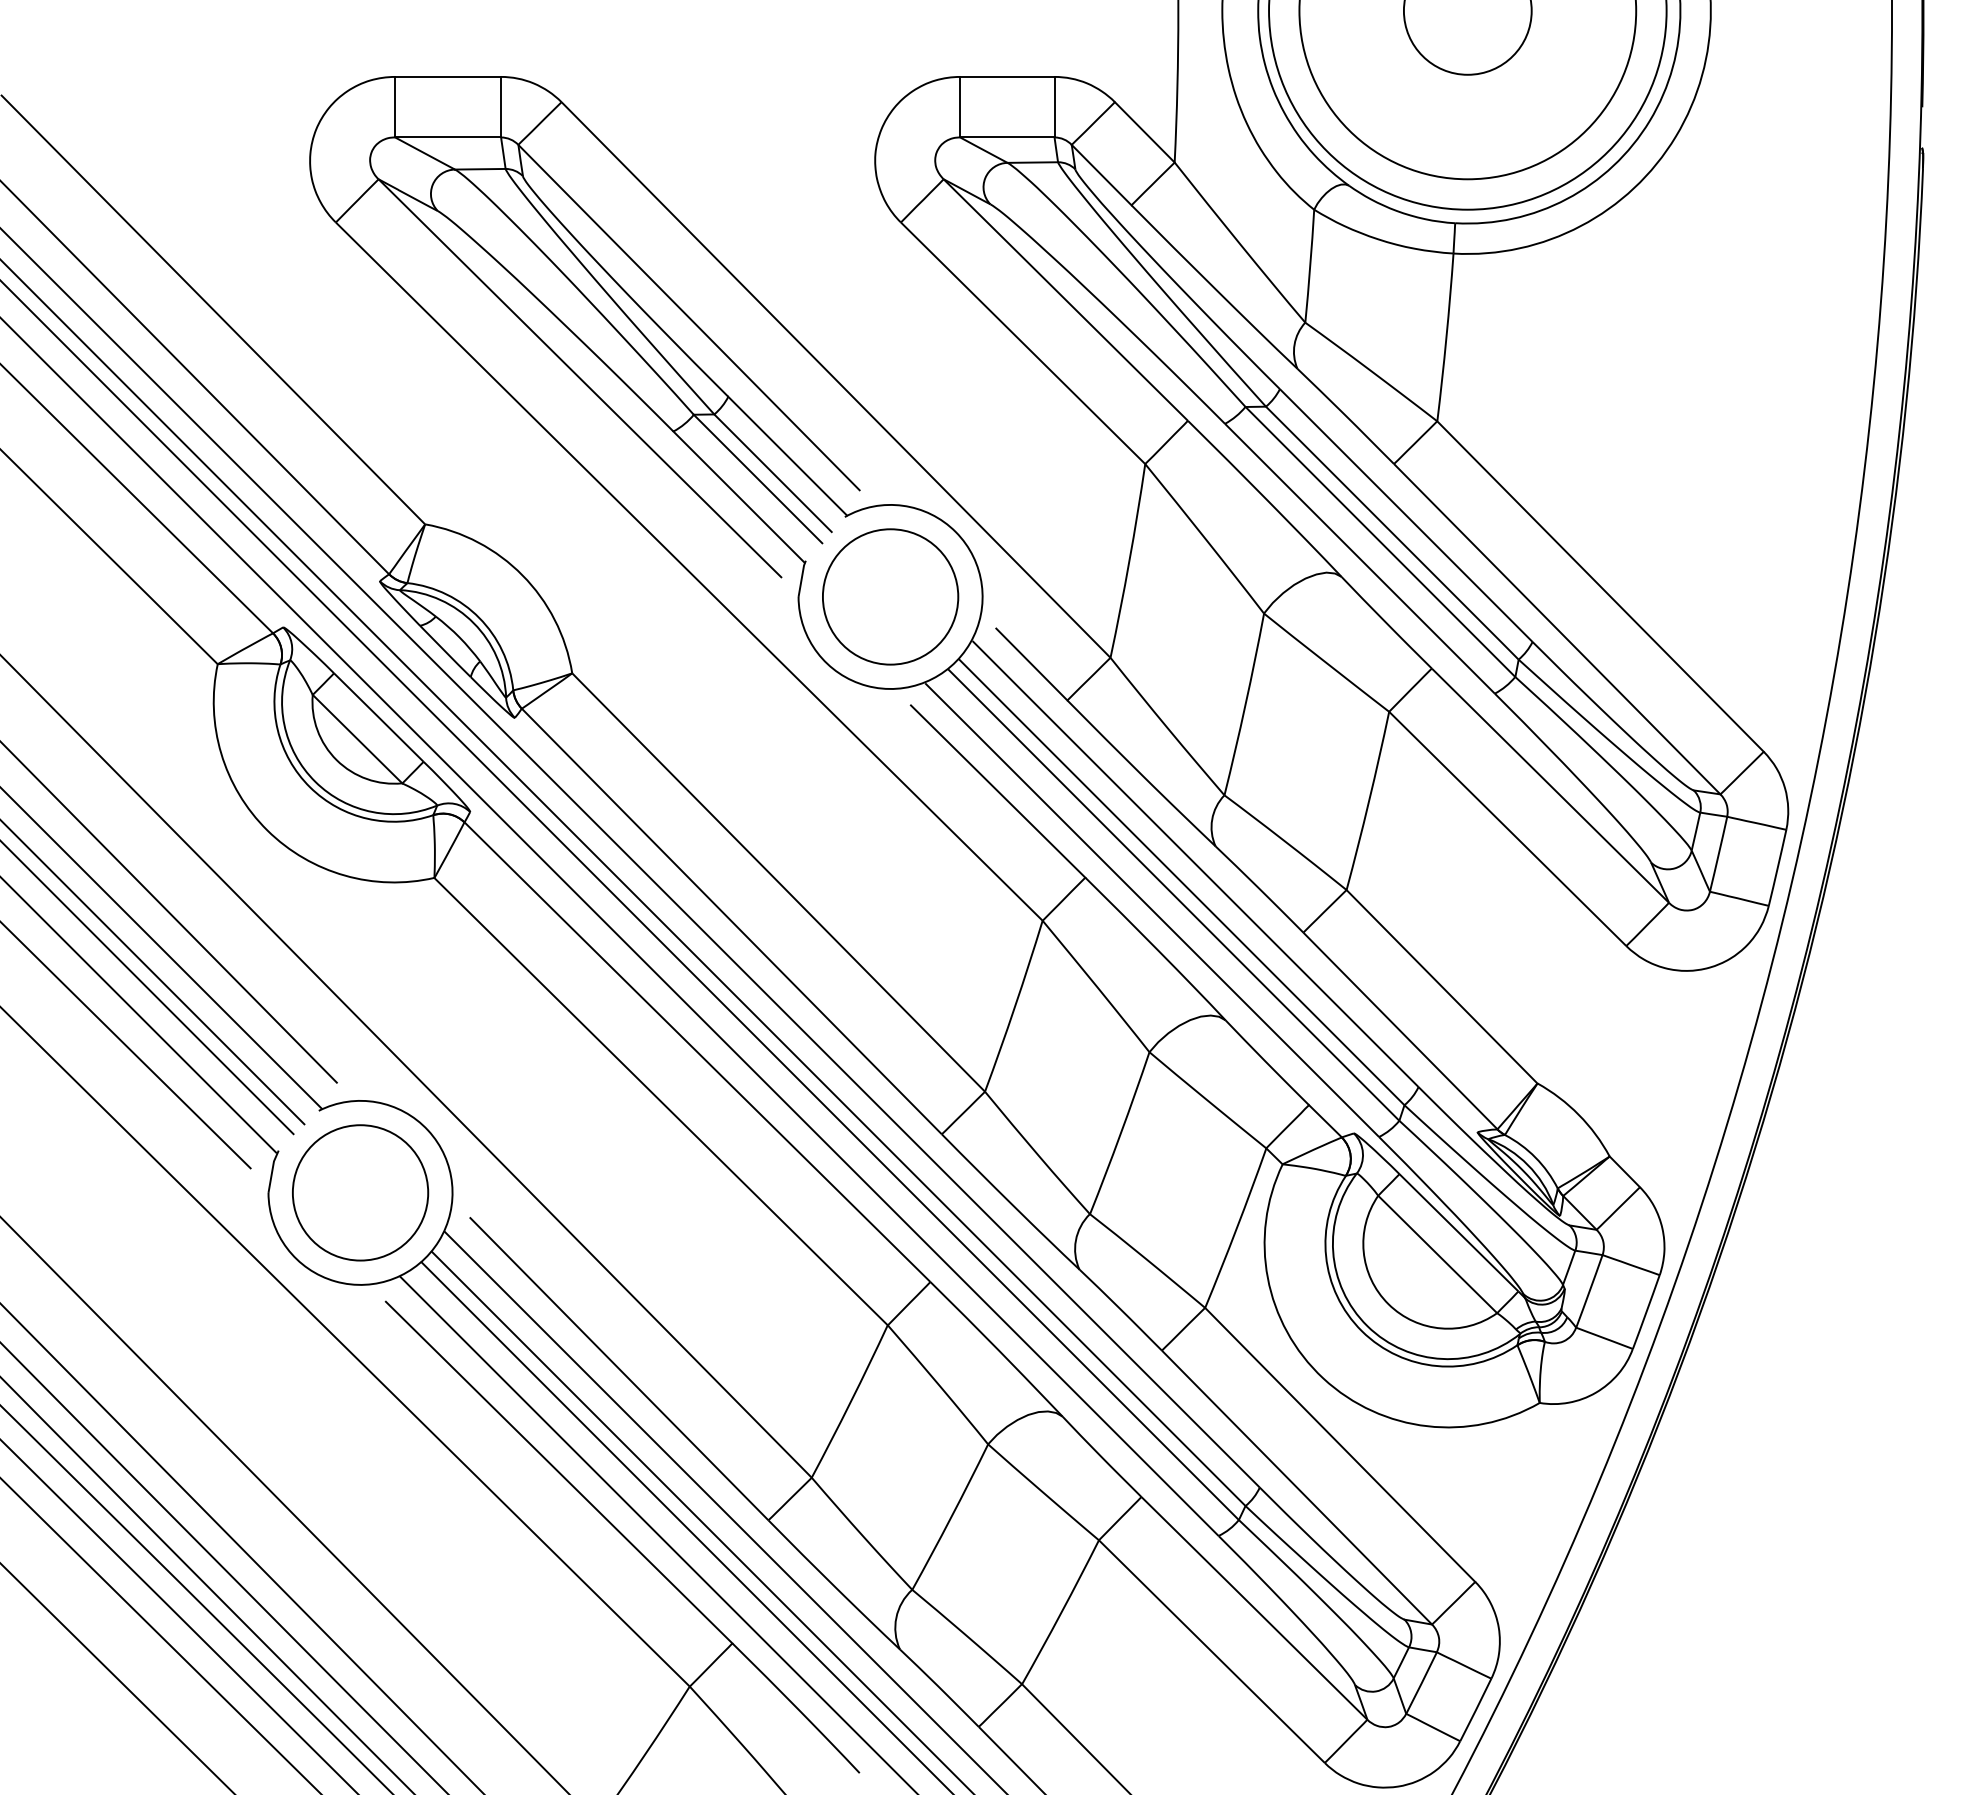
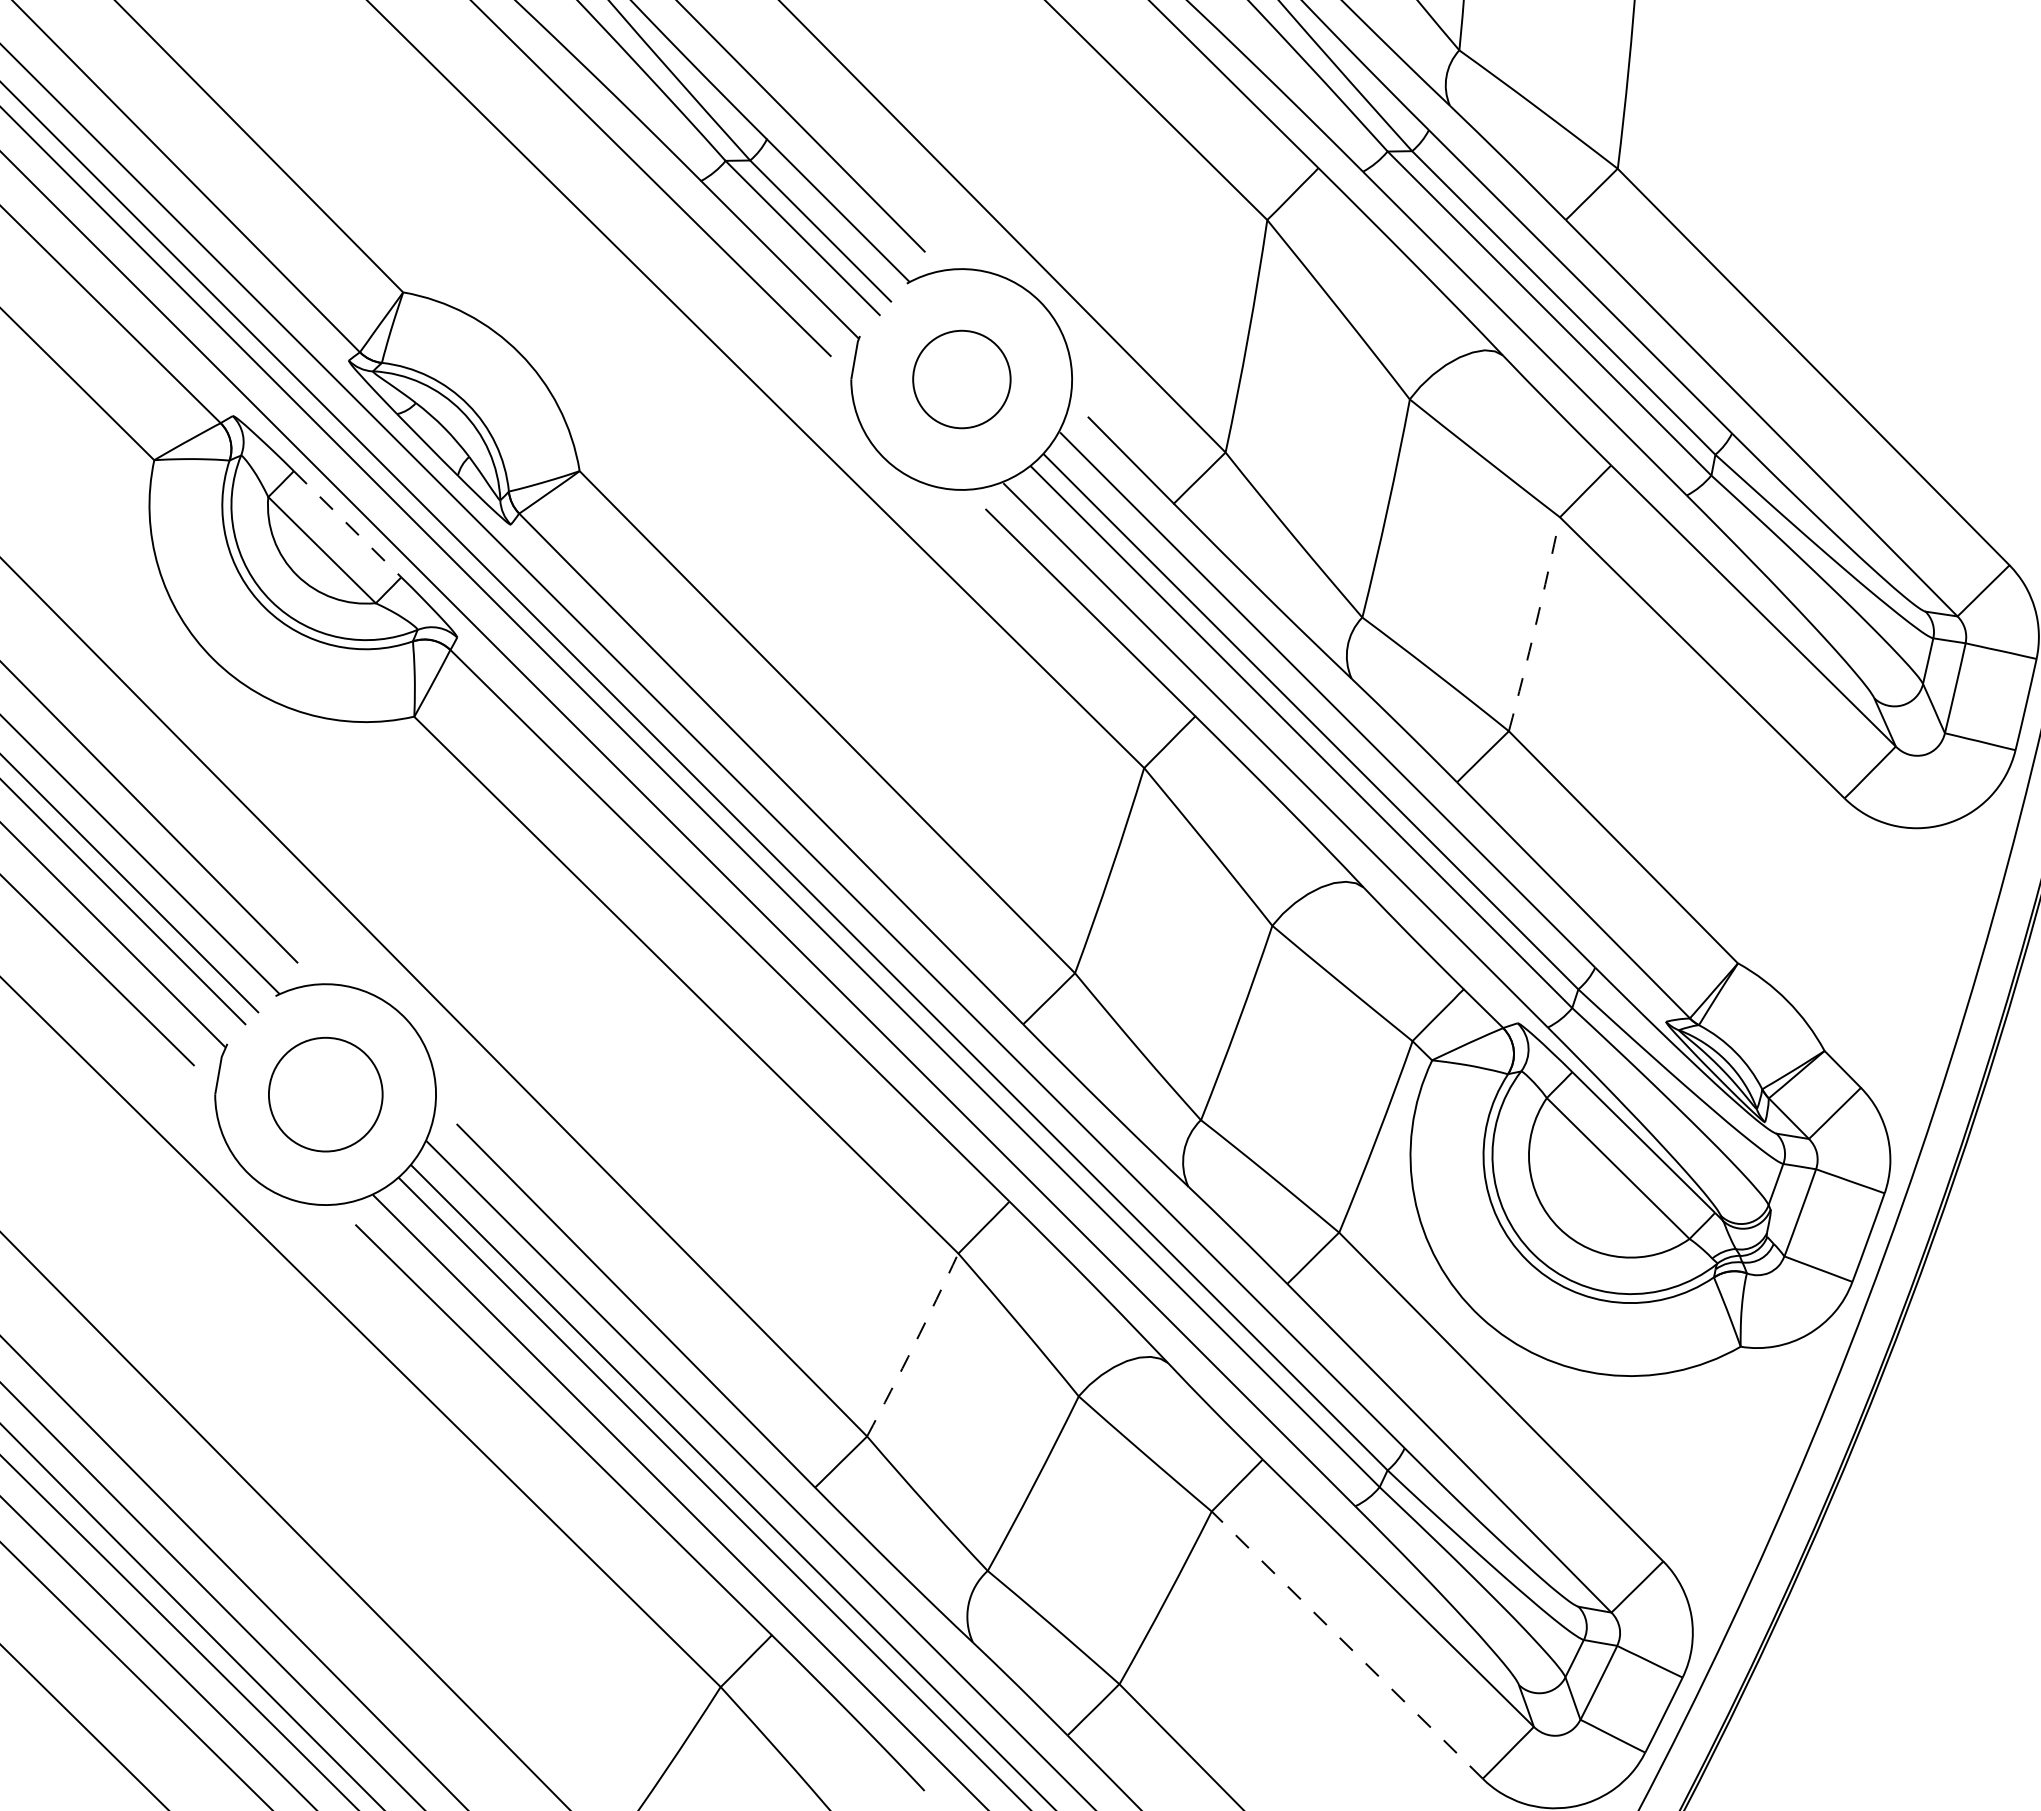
circle: (890, 596) -> (961, 378), size x0.6
line: (378, 717) -> (347, 524), solid -> dashed
arc: (1369, 801) -> (1536, 624), solid -> dashed
circle: (360, 1192) -> (325, 1094), size x0.7
arc: (850, 1402) -> (913, 1346), solid -> dashed
line: (1211, 1651) -> (1346, 1644), solid -> dashed

